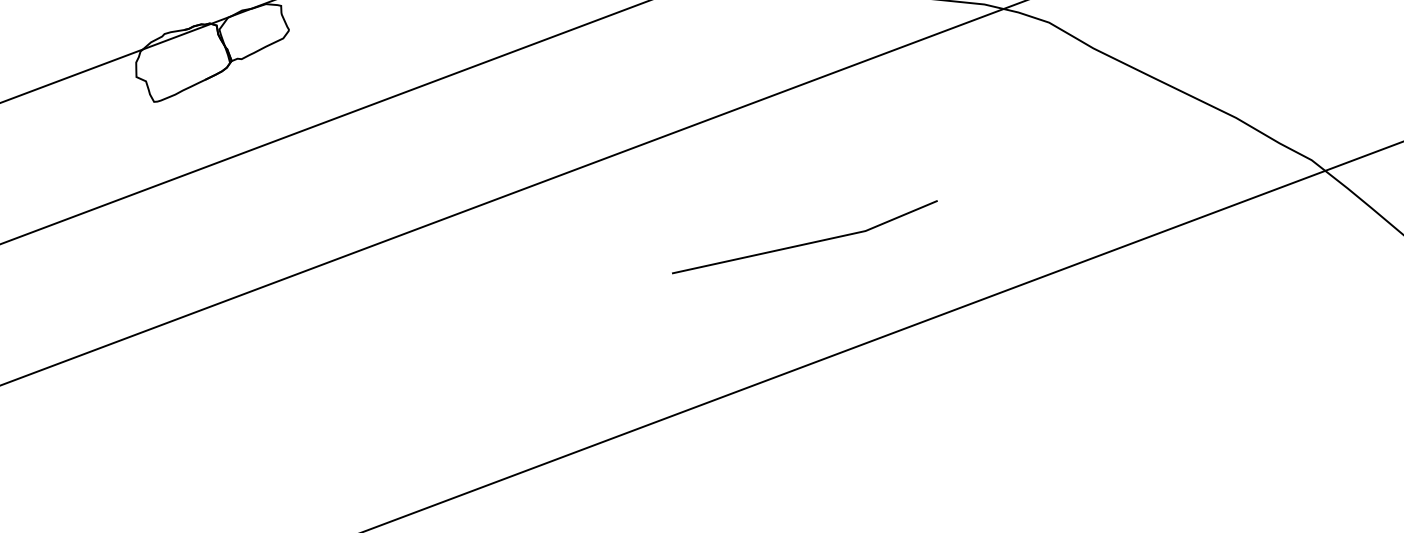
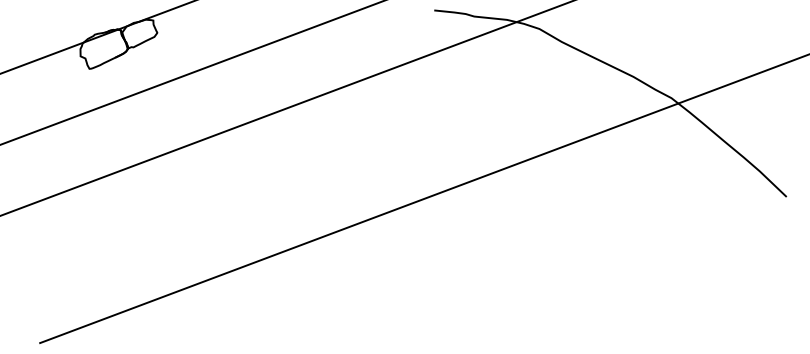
curve: (804, 242) -> (416, 139), removed

